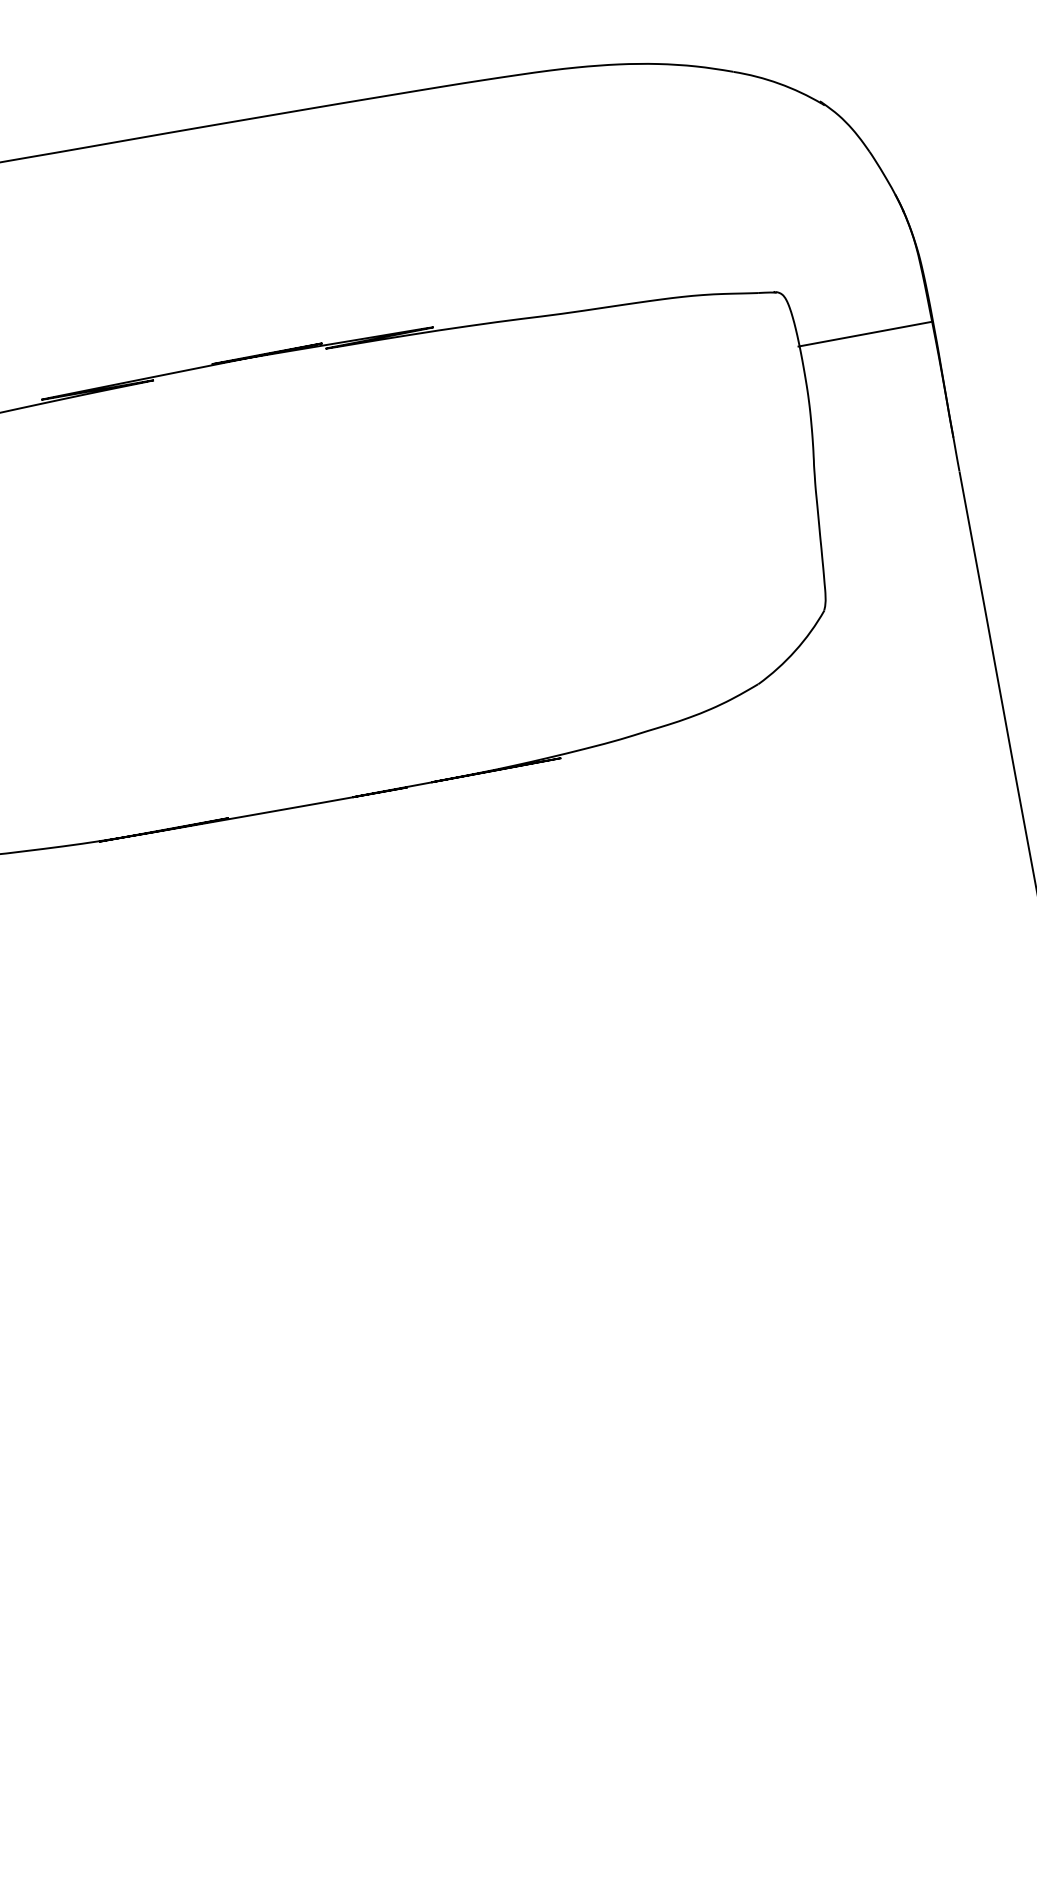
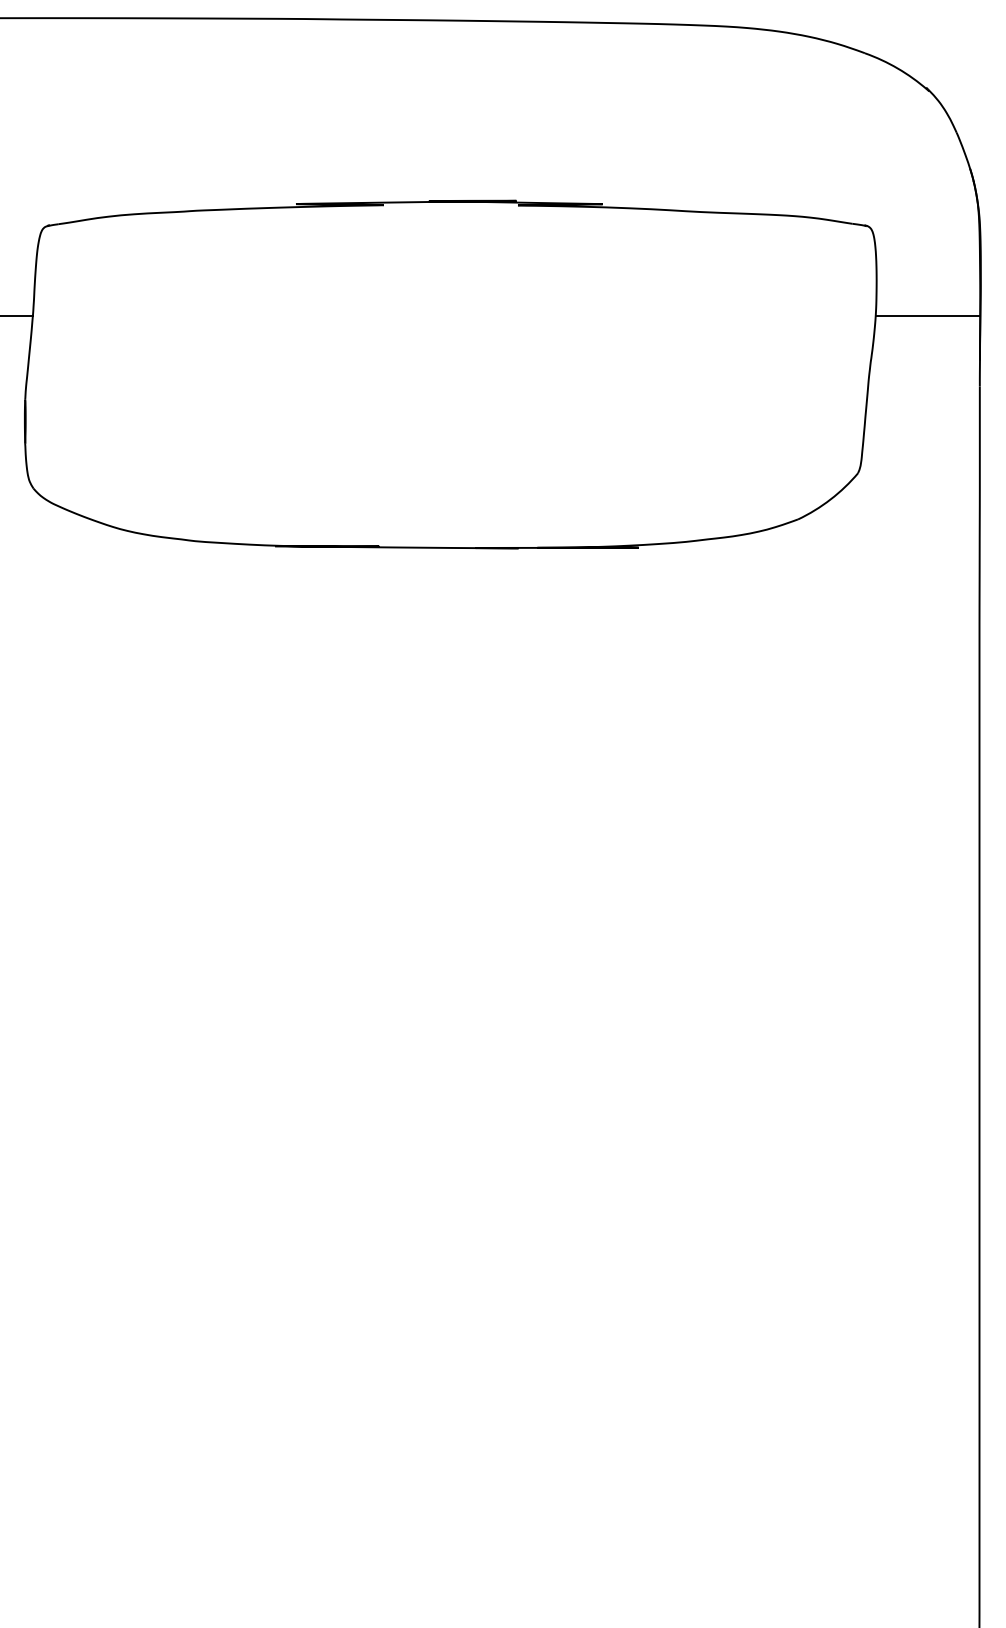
line: (864, 333) -> (927, 315), moved

